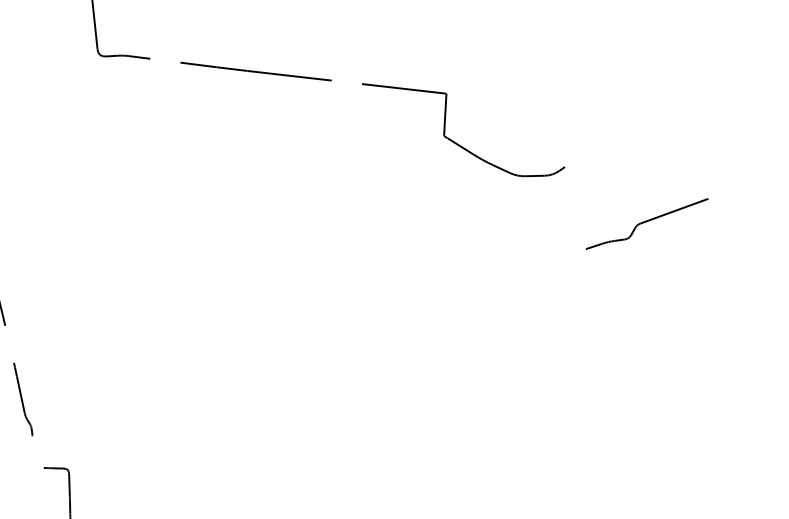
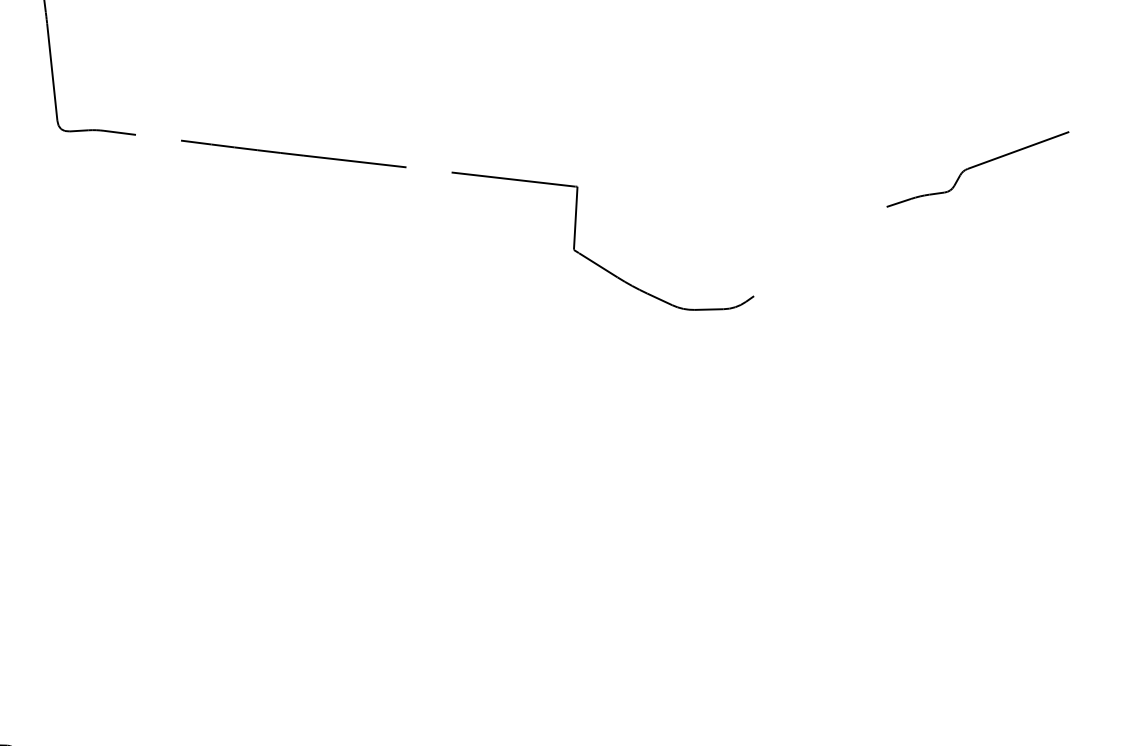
curve: (646, 222) -> (977, 167), moved

